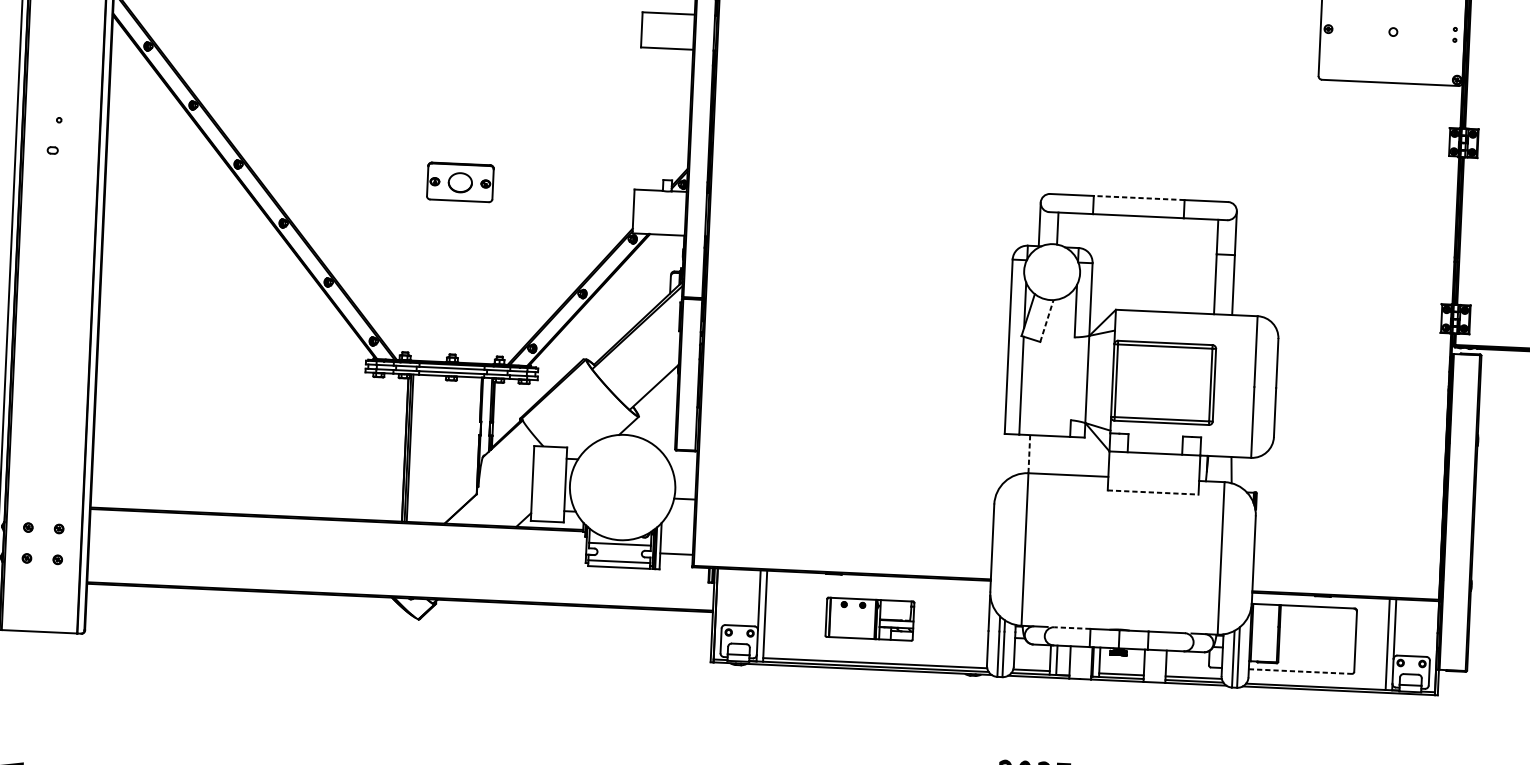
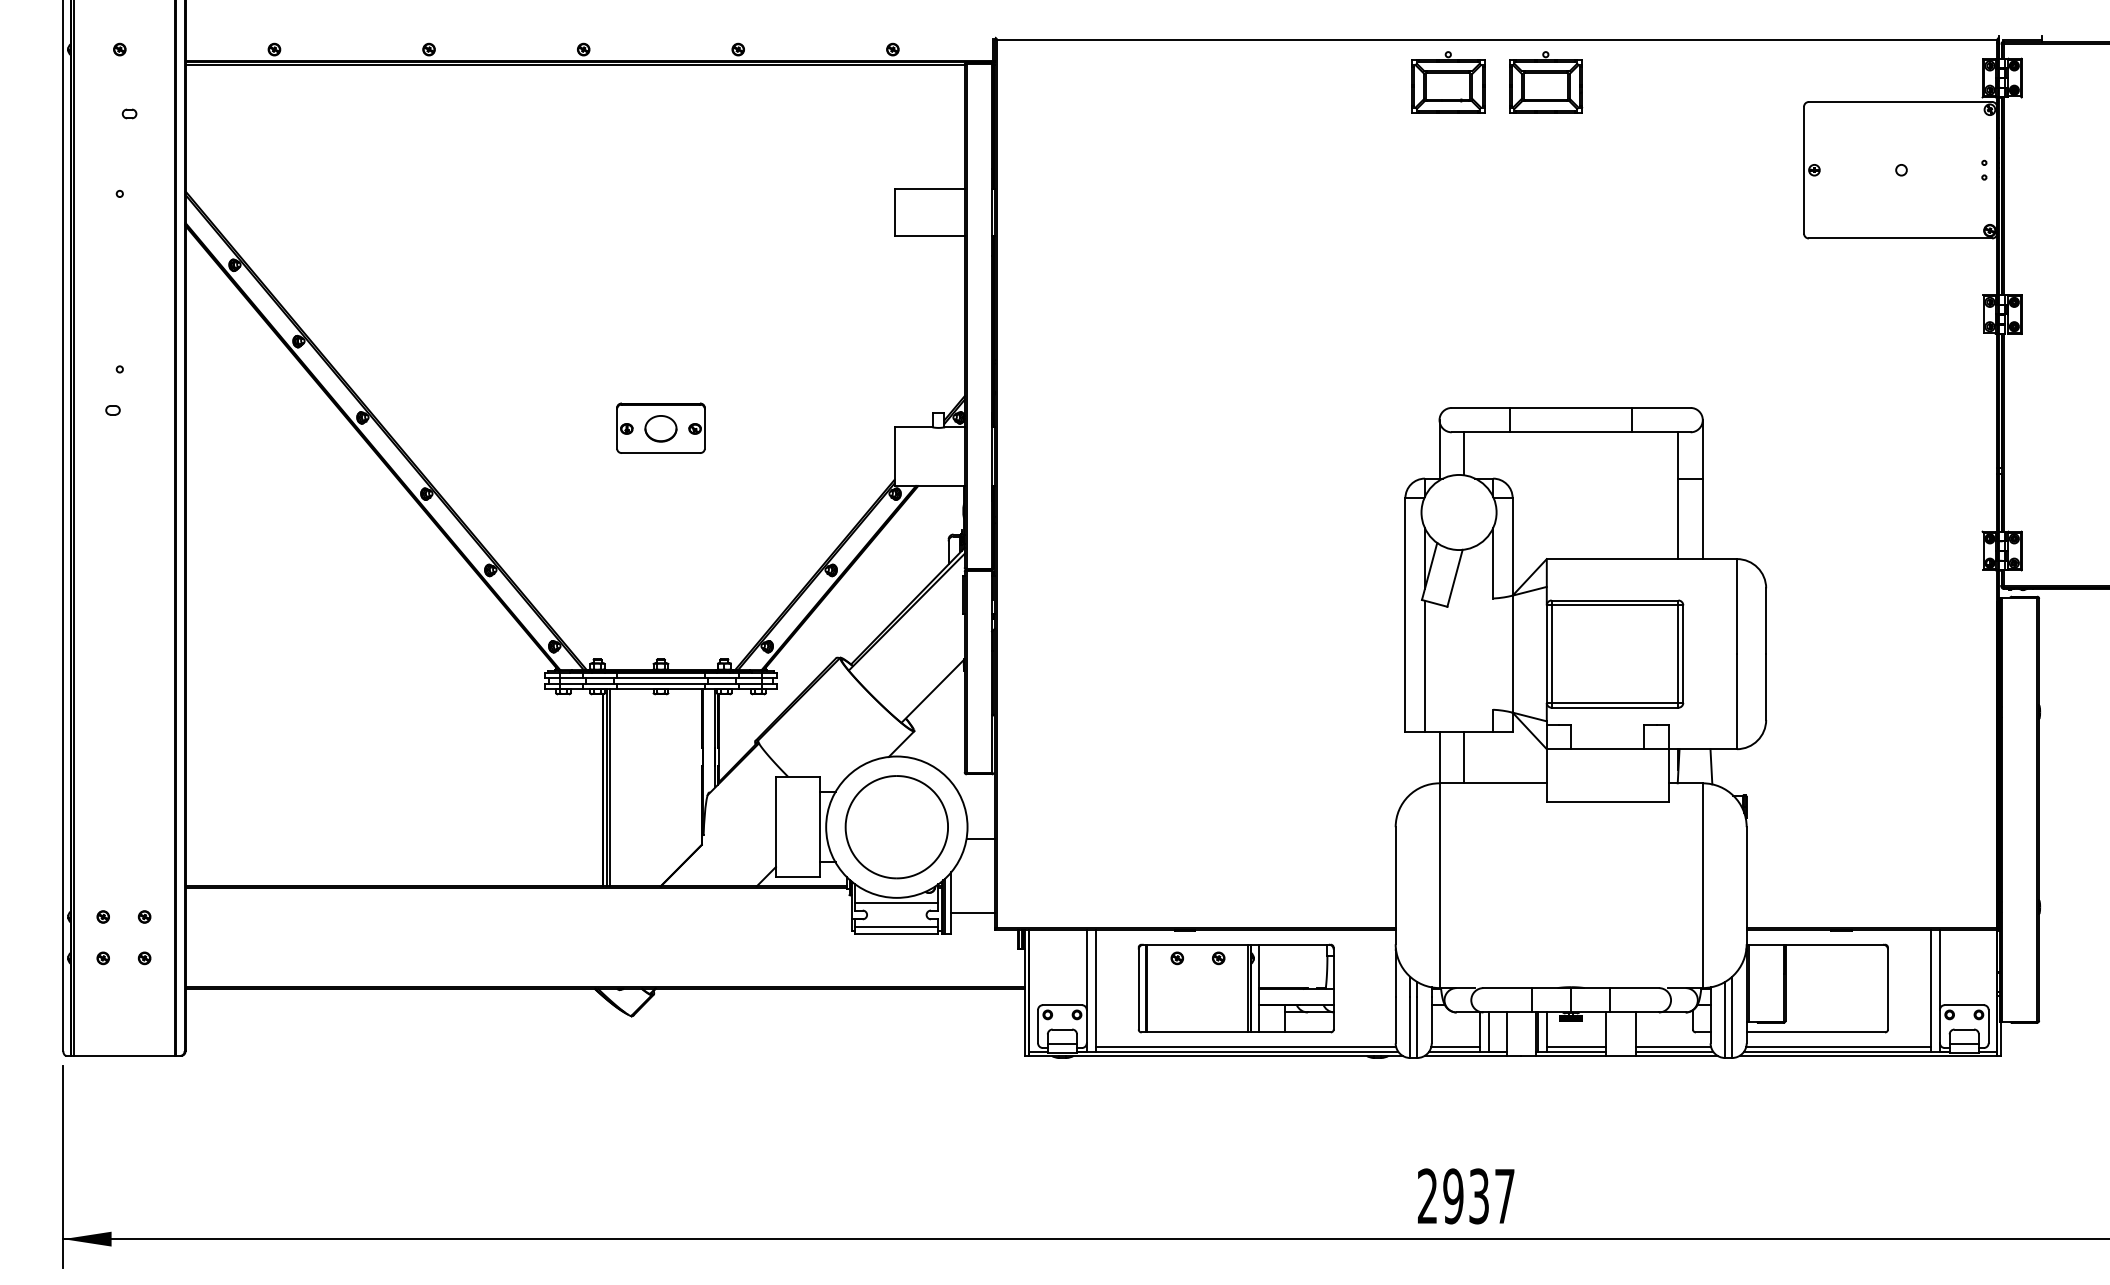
line: (1139, 197) -> (1571, 407), dashed -> solid
line: (1047, 320) -> (1455, 577), dashed -> solid
line: (1029, 453) -> (1439, 757), dashed -> solid
line: (1047, 454) -> (1463, 757), added
part: (622, 487) -> (896, 827), added
line: (1152, 492) -> (1607, 801), dashed -> solid
part: (869, 619) -> (1235, 988), size x1.67
line: (1072, 628) -> (1507, 988), dashed -> solid
line: (1300, 671) -> (1816, 1032), dashed -> solid
line: (1316, 683) -> (1838, 1047), added

